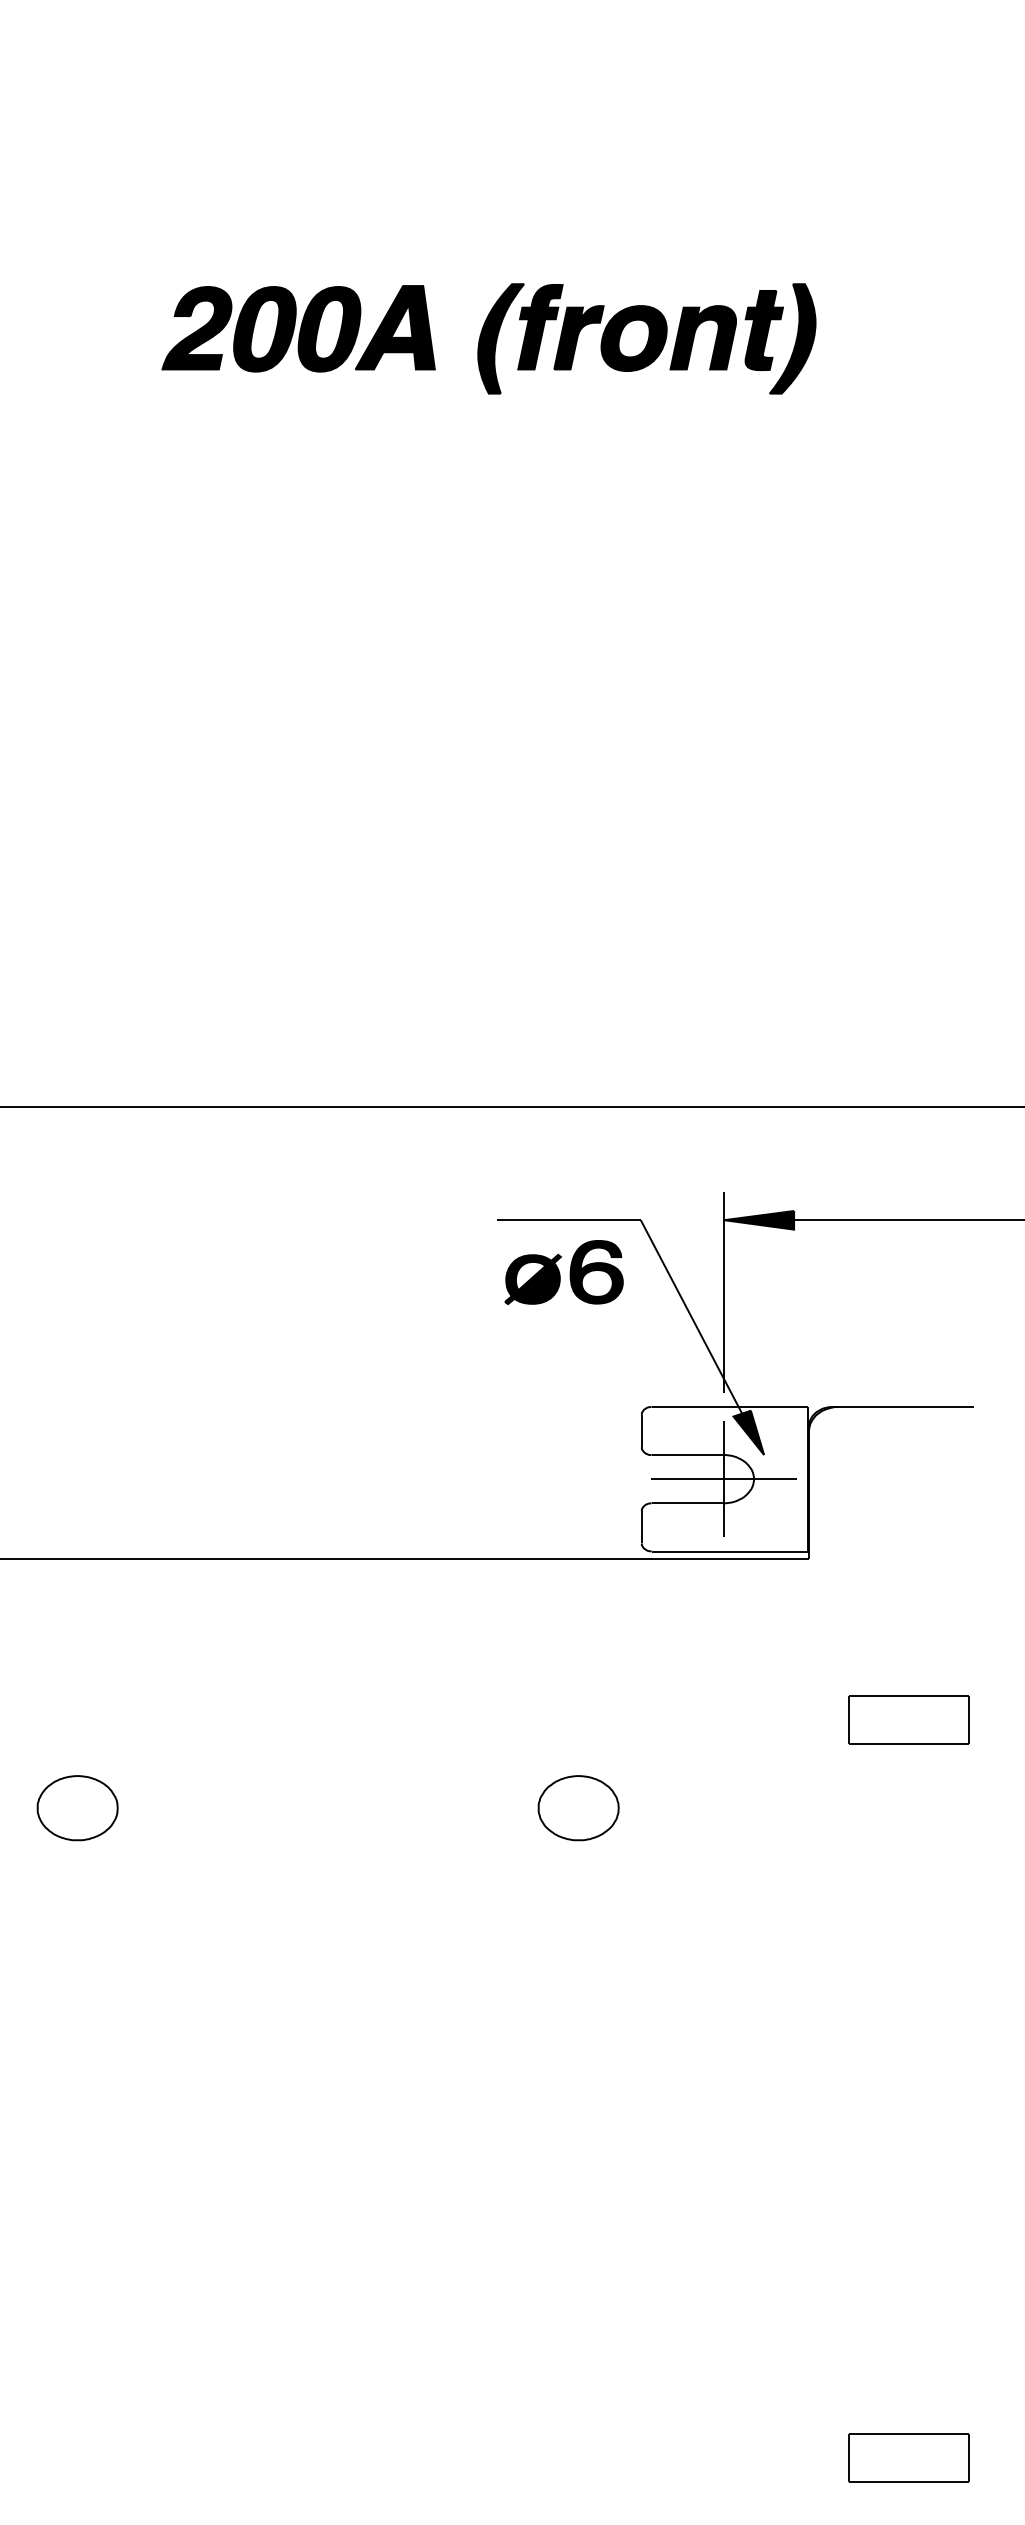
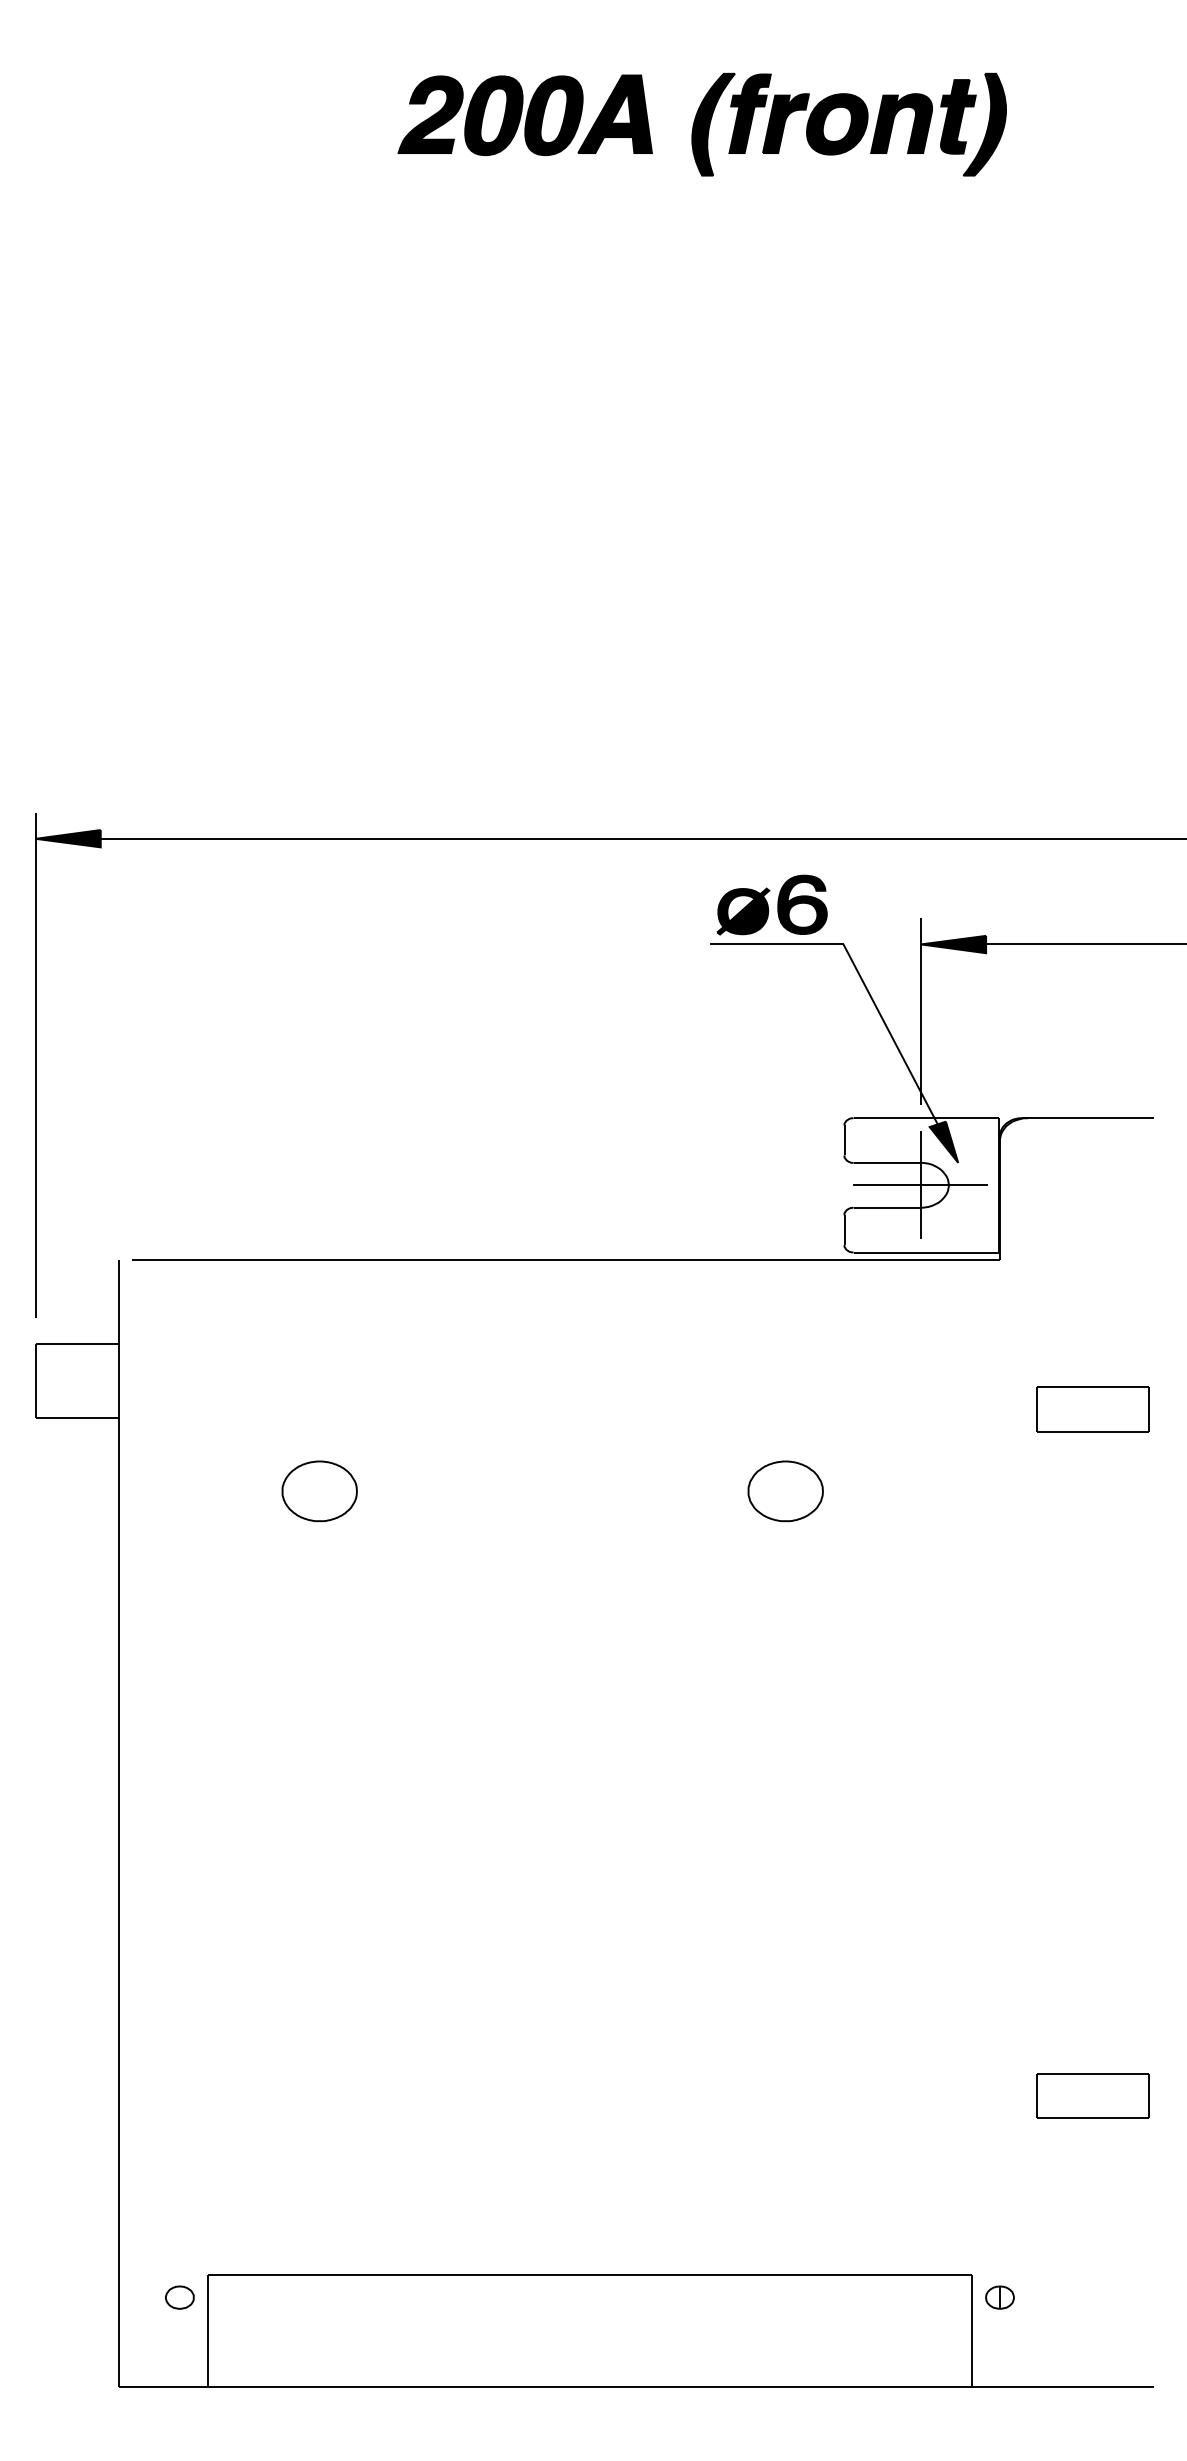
part: (563, 1271) -> (771, 904), moved

